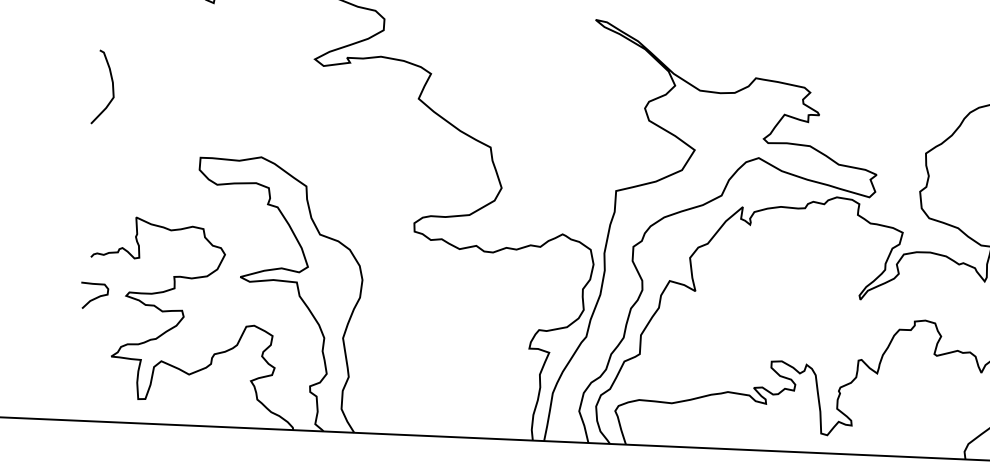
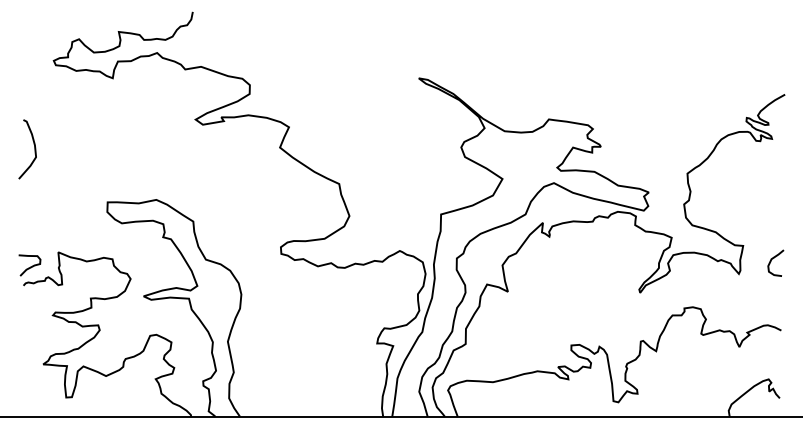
curve: (95, 297) -> (30, 266), moved

